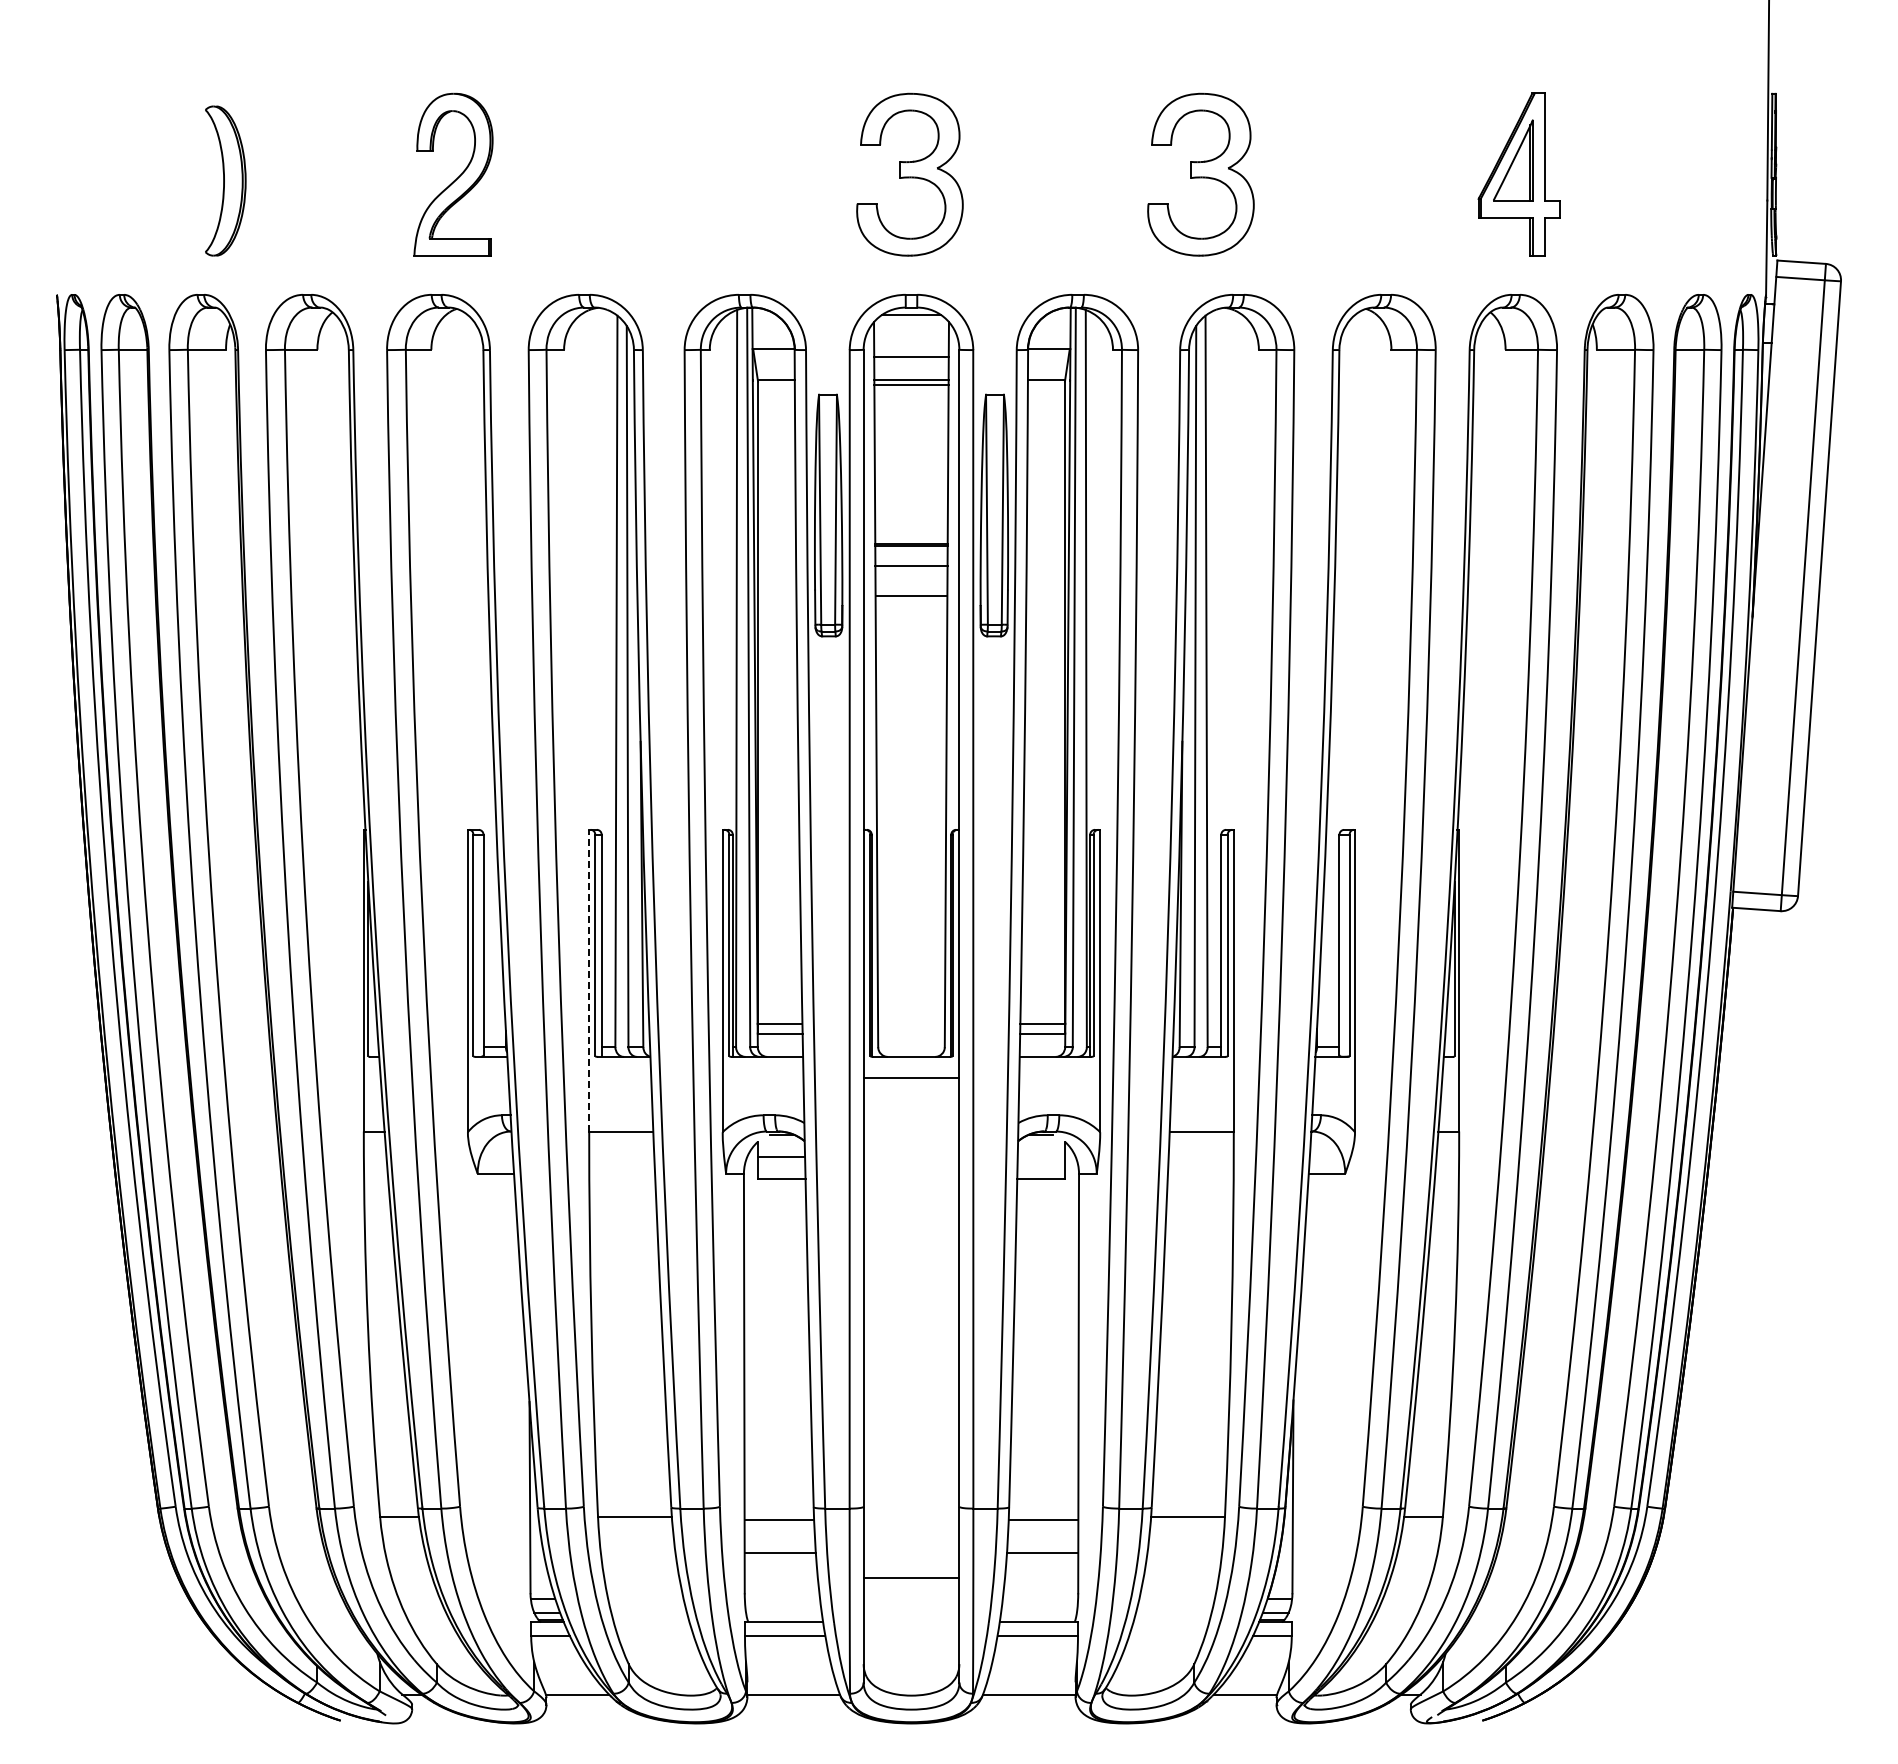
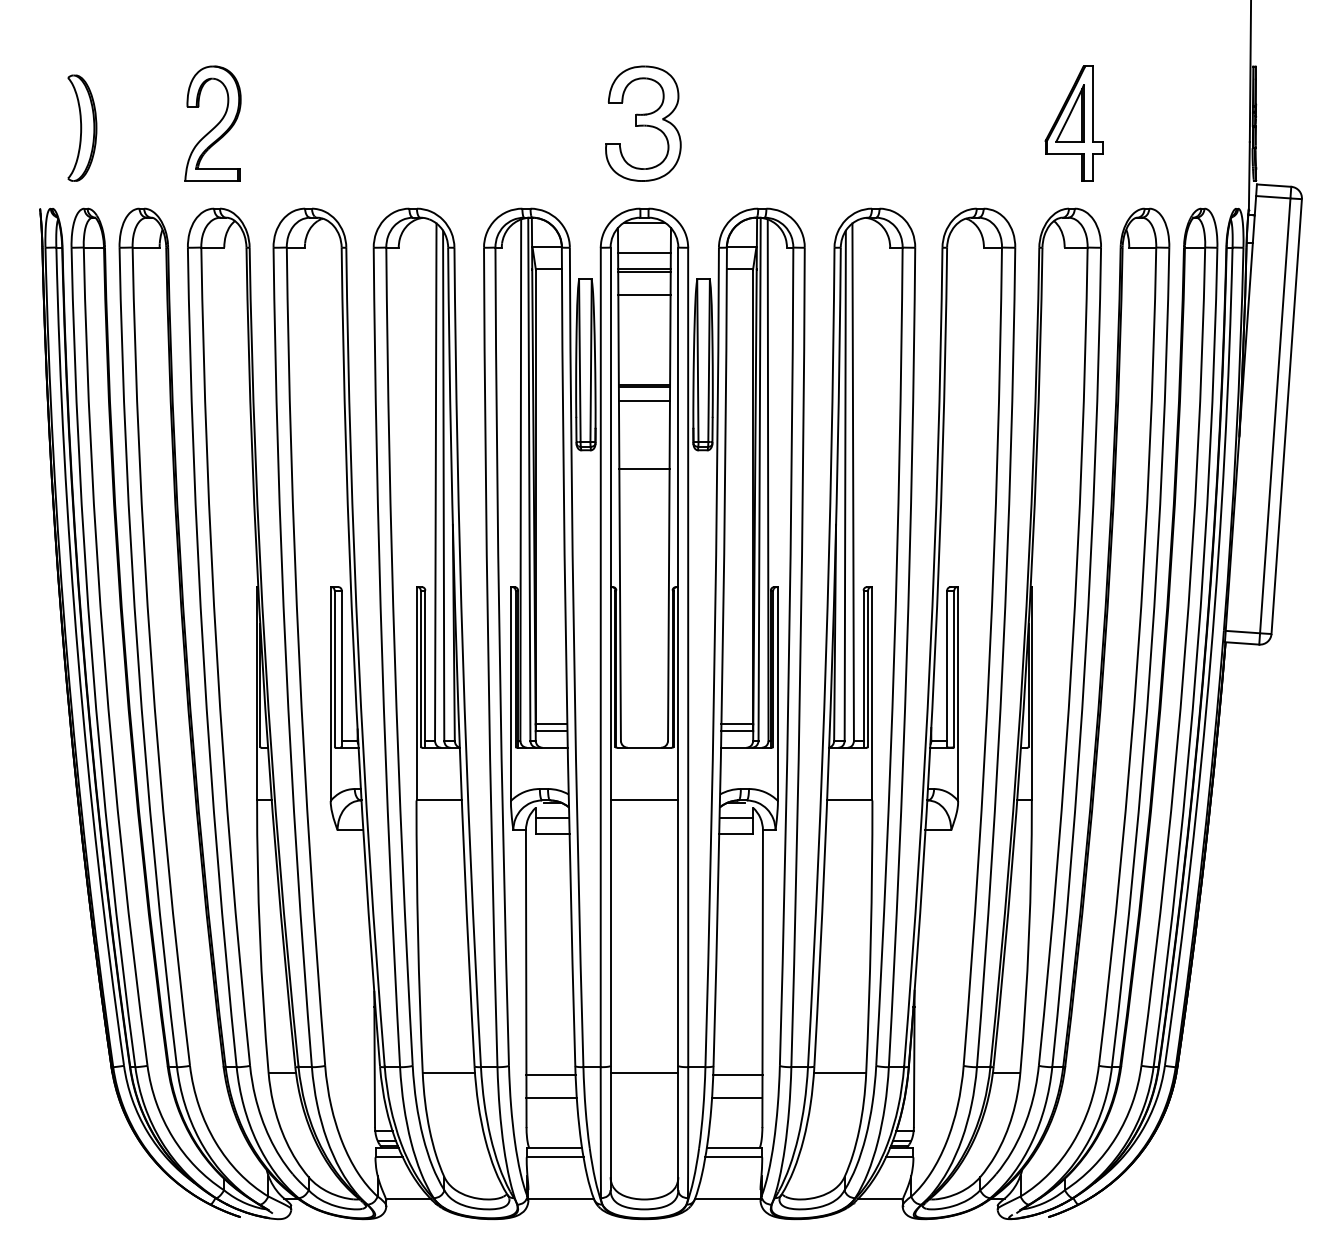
part: (453, 174) -> (213, 123), moved
part: (1200, 174) -> (848, 123), removed
part: (225, 180) -> (82, 127), moved
line: (911, 417) -> (644, 295), added
line: (911, 596) -> (644, 469), moved
line: (589, 980) -> (416, 693), dashed -> solid
line: (911, 1077) -> (644, 800), moved
line: (1040, 1156) -> (735, 818), added
line: (911, 1577) -> (644, 1072), moved

